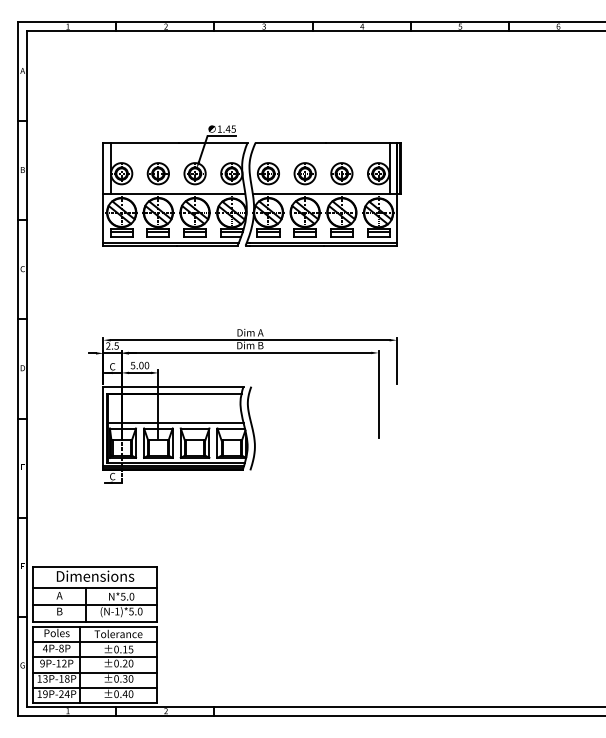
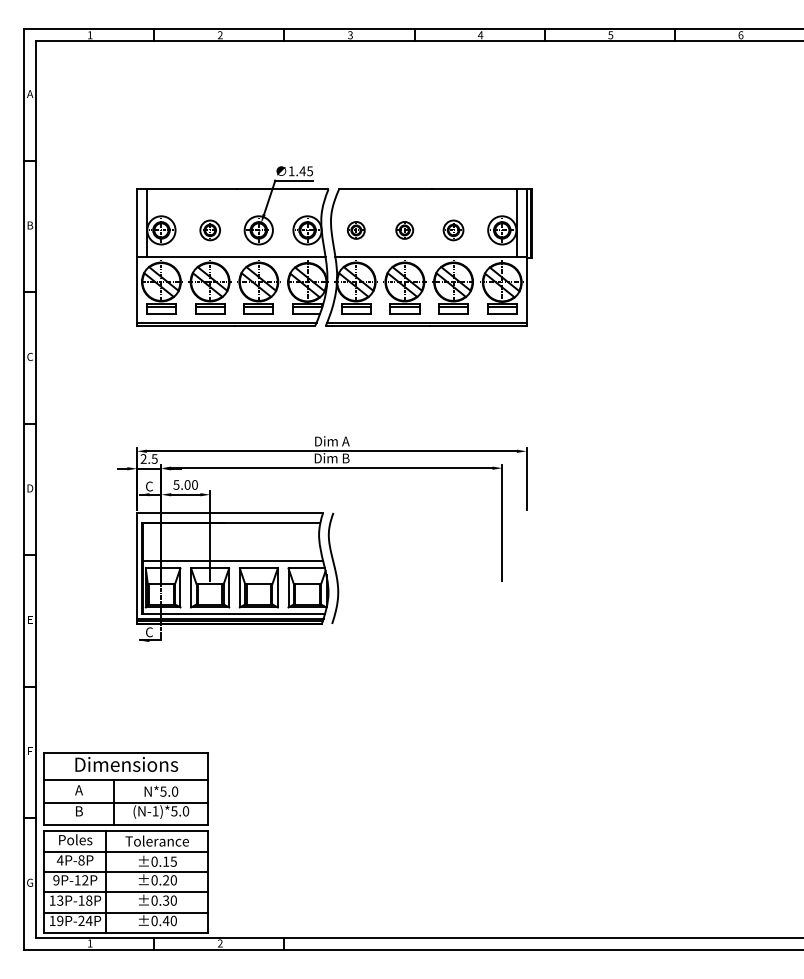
part: (158, 173) -> (210, 230), size x0.7
part: (268, 173) -> (356, 230), size x0.6
part: (304, 173) -> (404, 230), size x0.6
part: (341, 173) -> (453, 230), size x0.7

